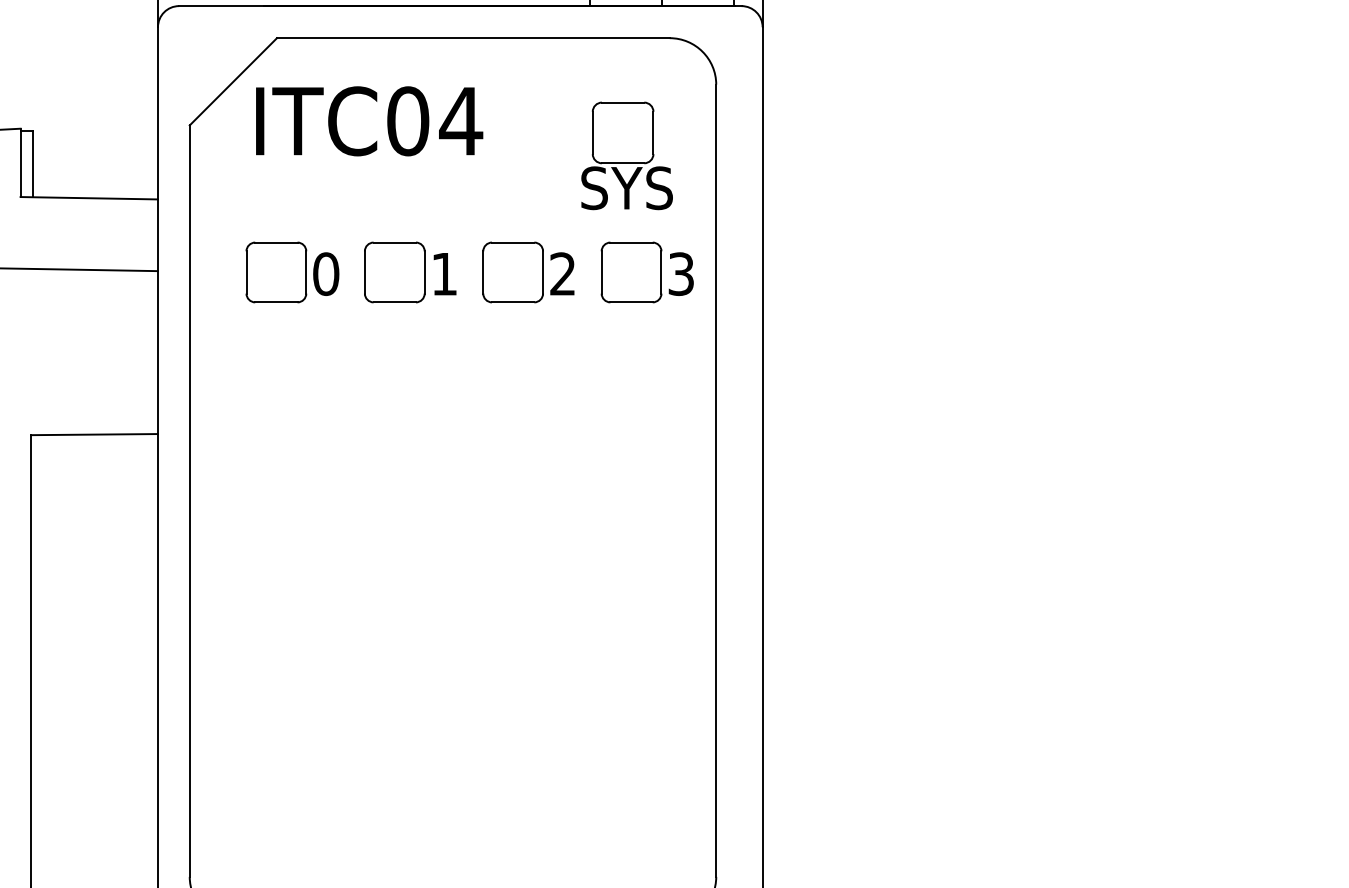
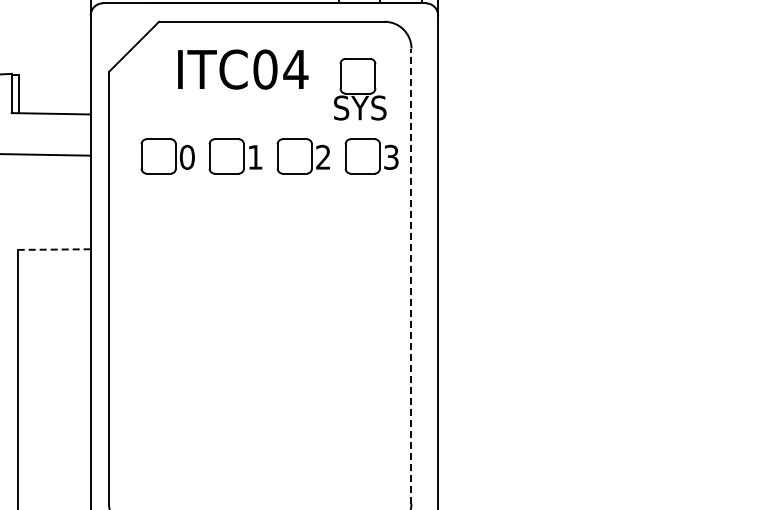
text: (369, 121) -> (243, 69), moved
line: (93, 434) -> (53, 249), solid -> dashed
line: (716, 481) -> (411, 276), solid -> dashed

